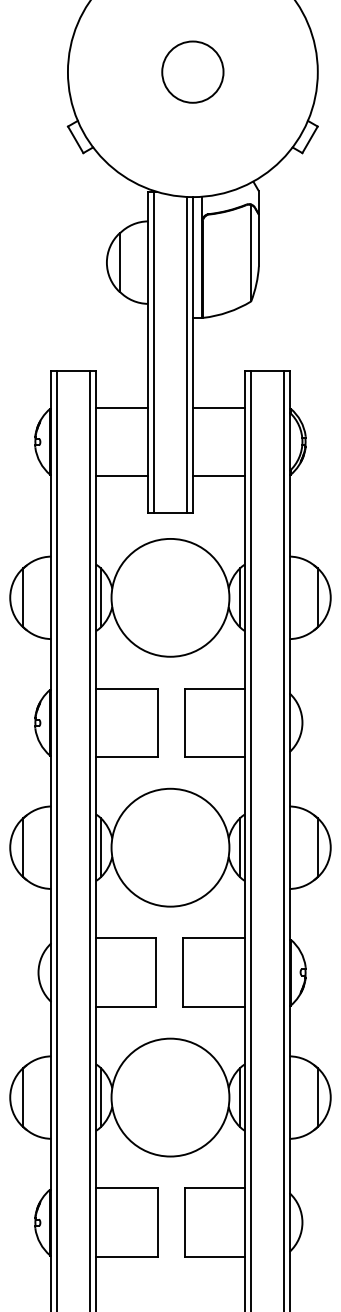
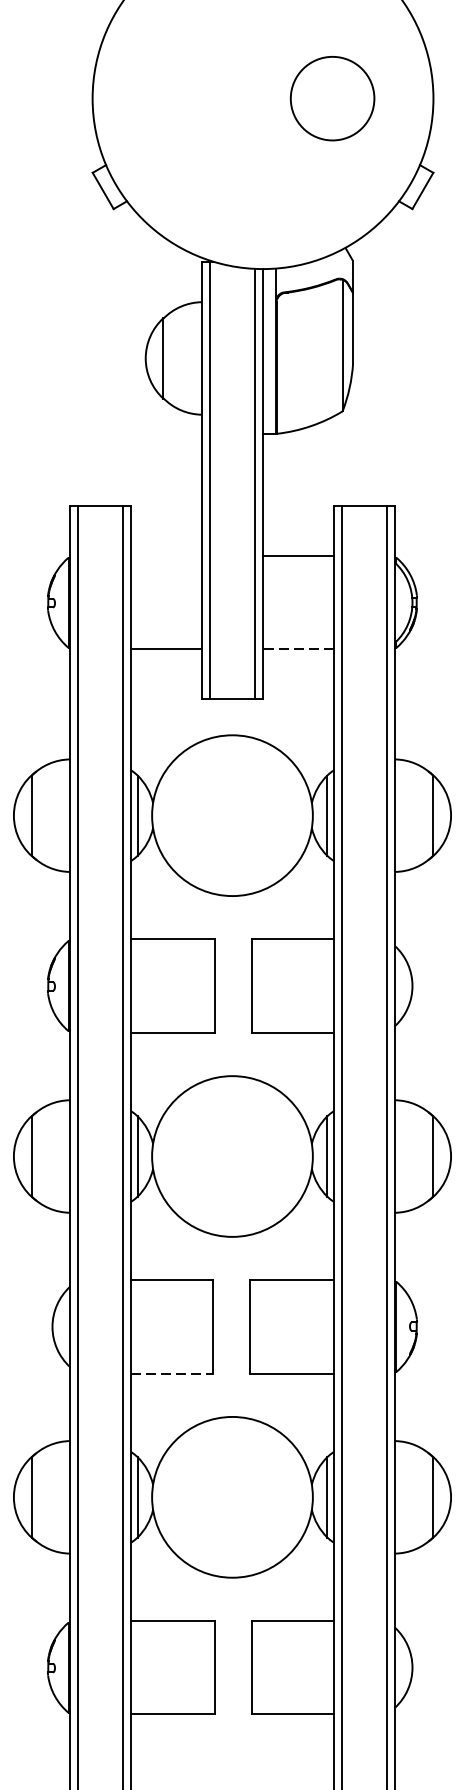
circle: (192, 71) -> (332, 97), moved
line: (122, 407) -> (167, 556), removed
line: (218, 475) -> (297, 648), solid -> dashed
line: (126, 1006) -> (172, 1373), solid -> dashed

